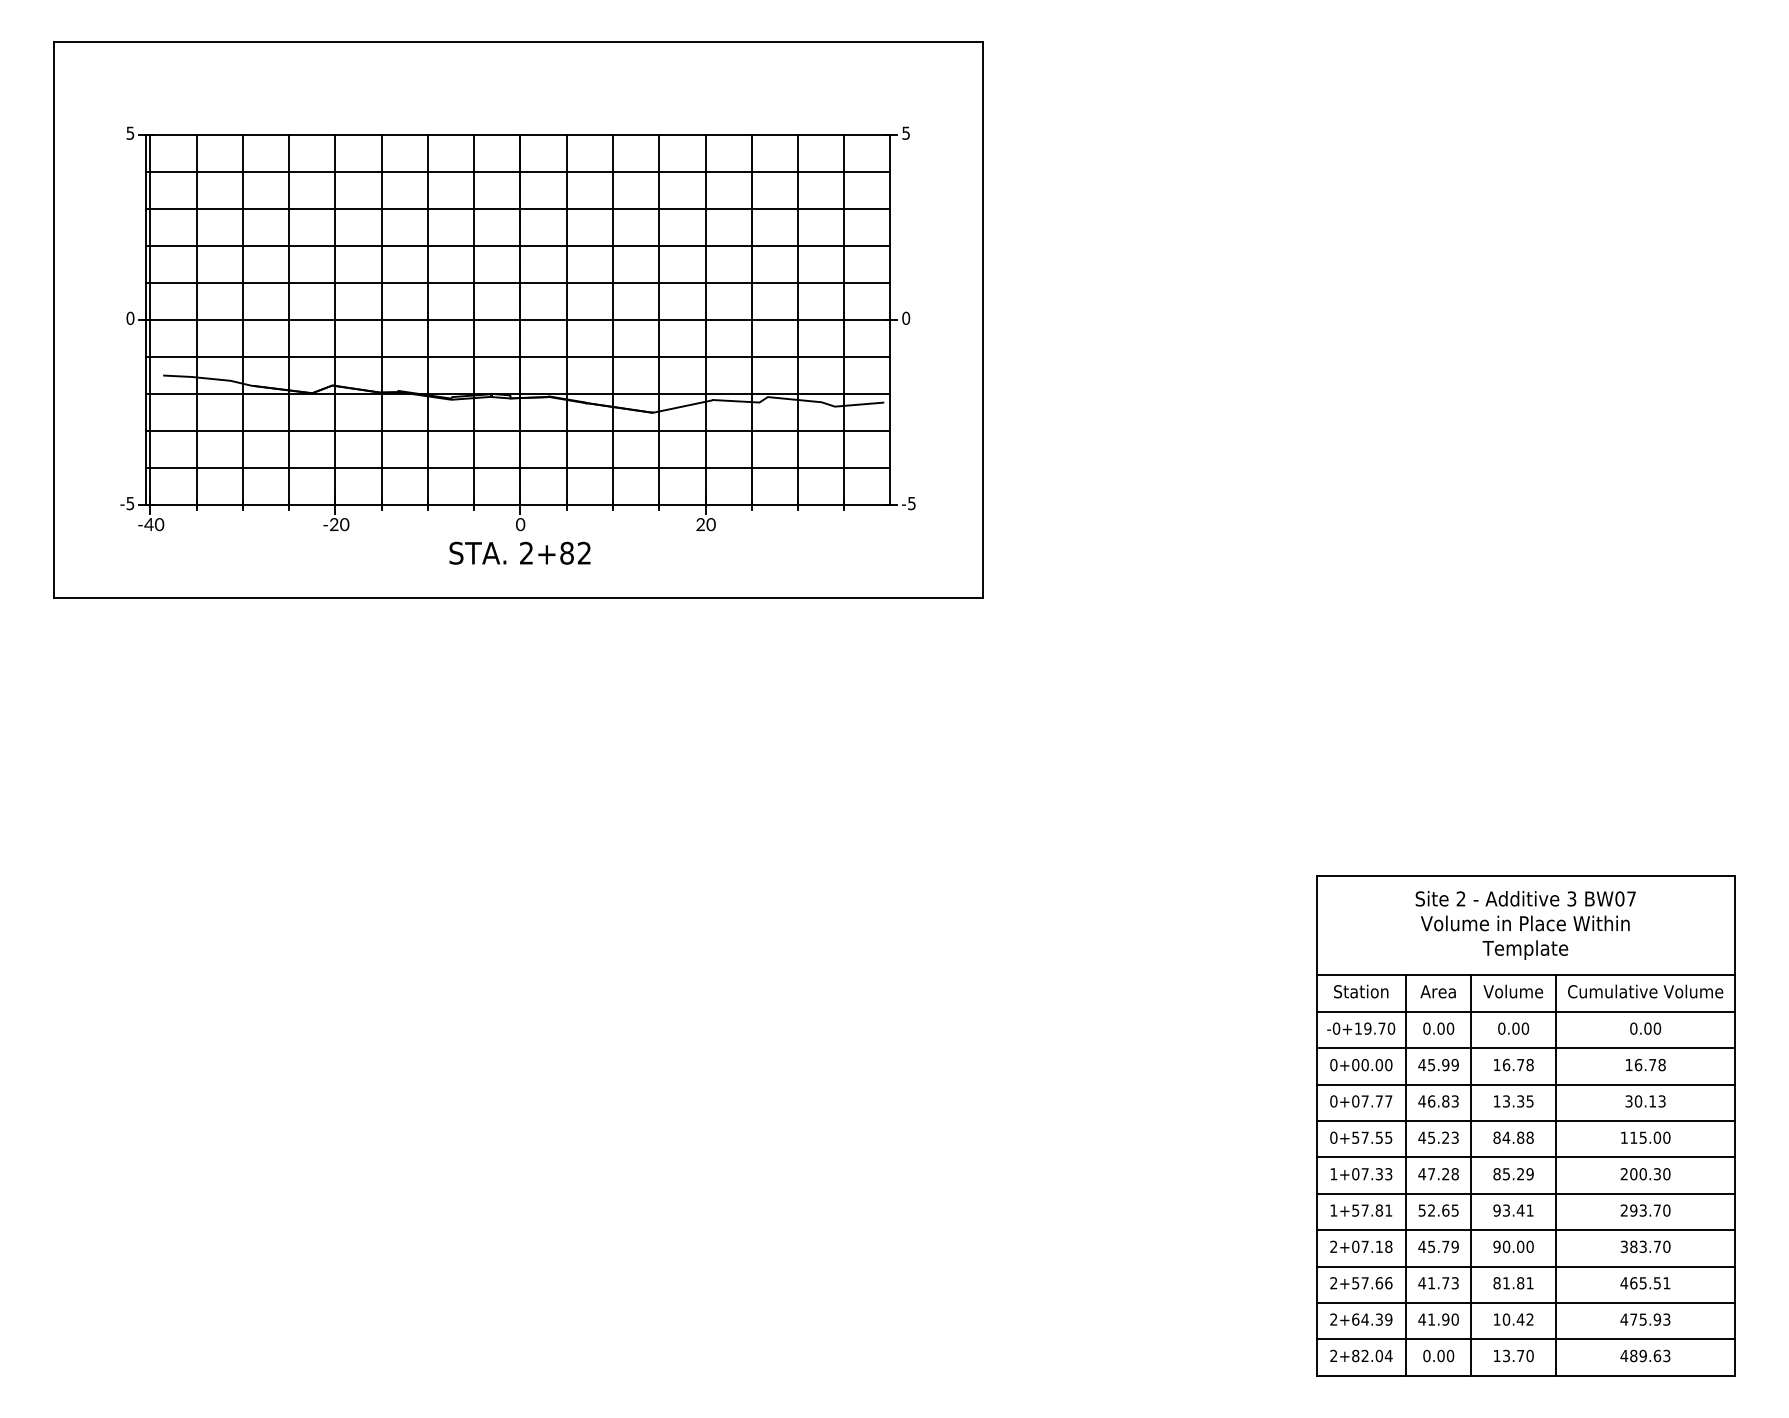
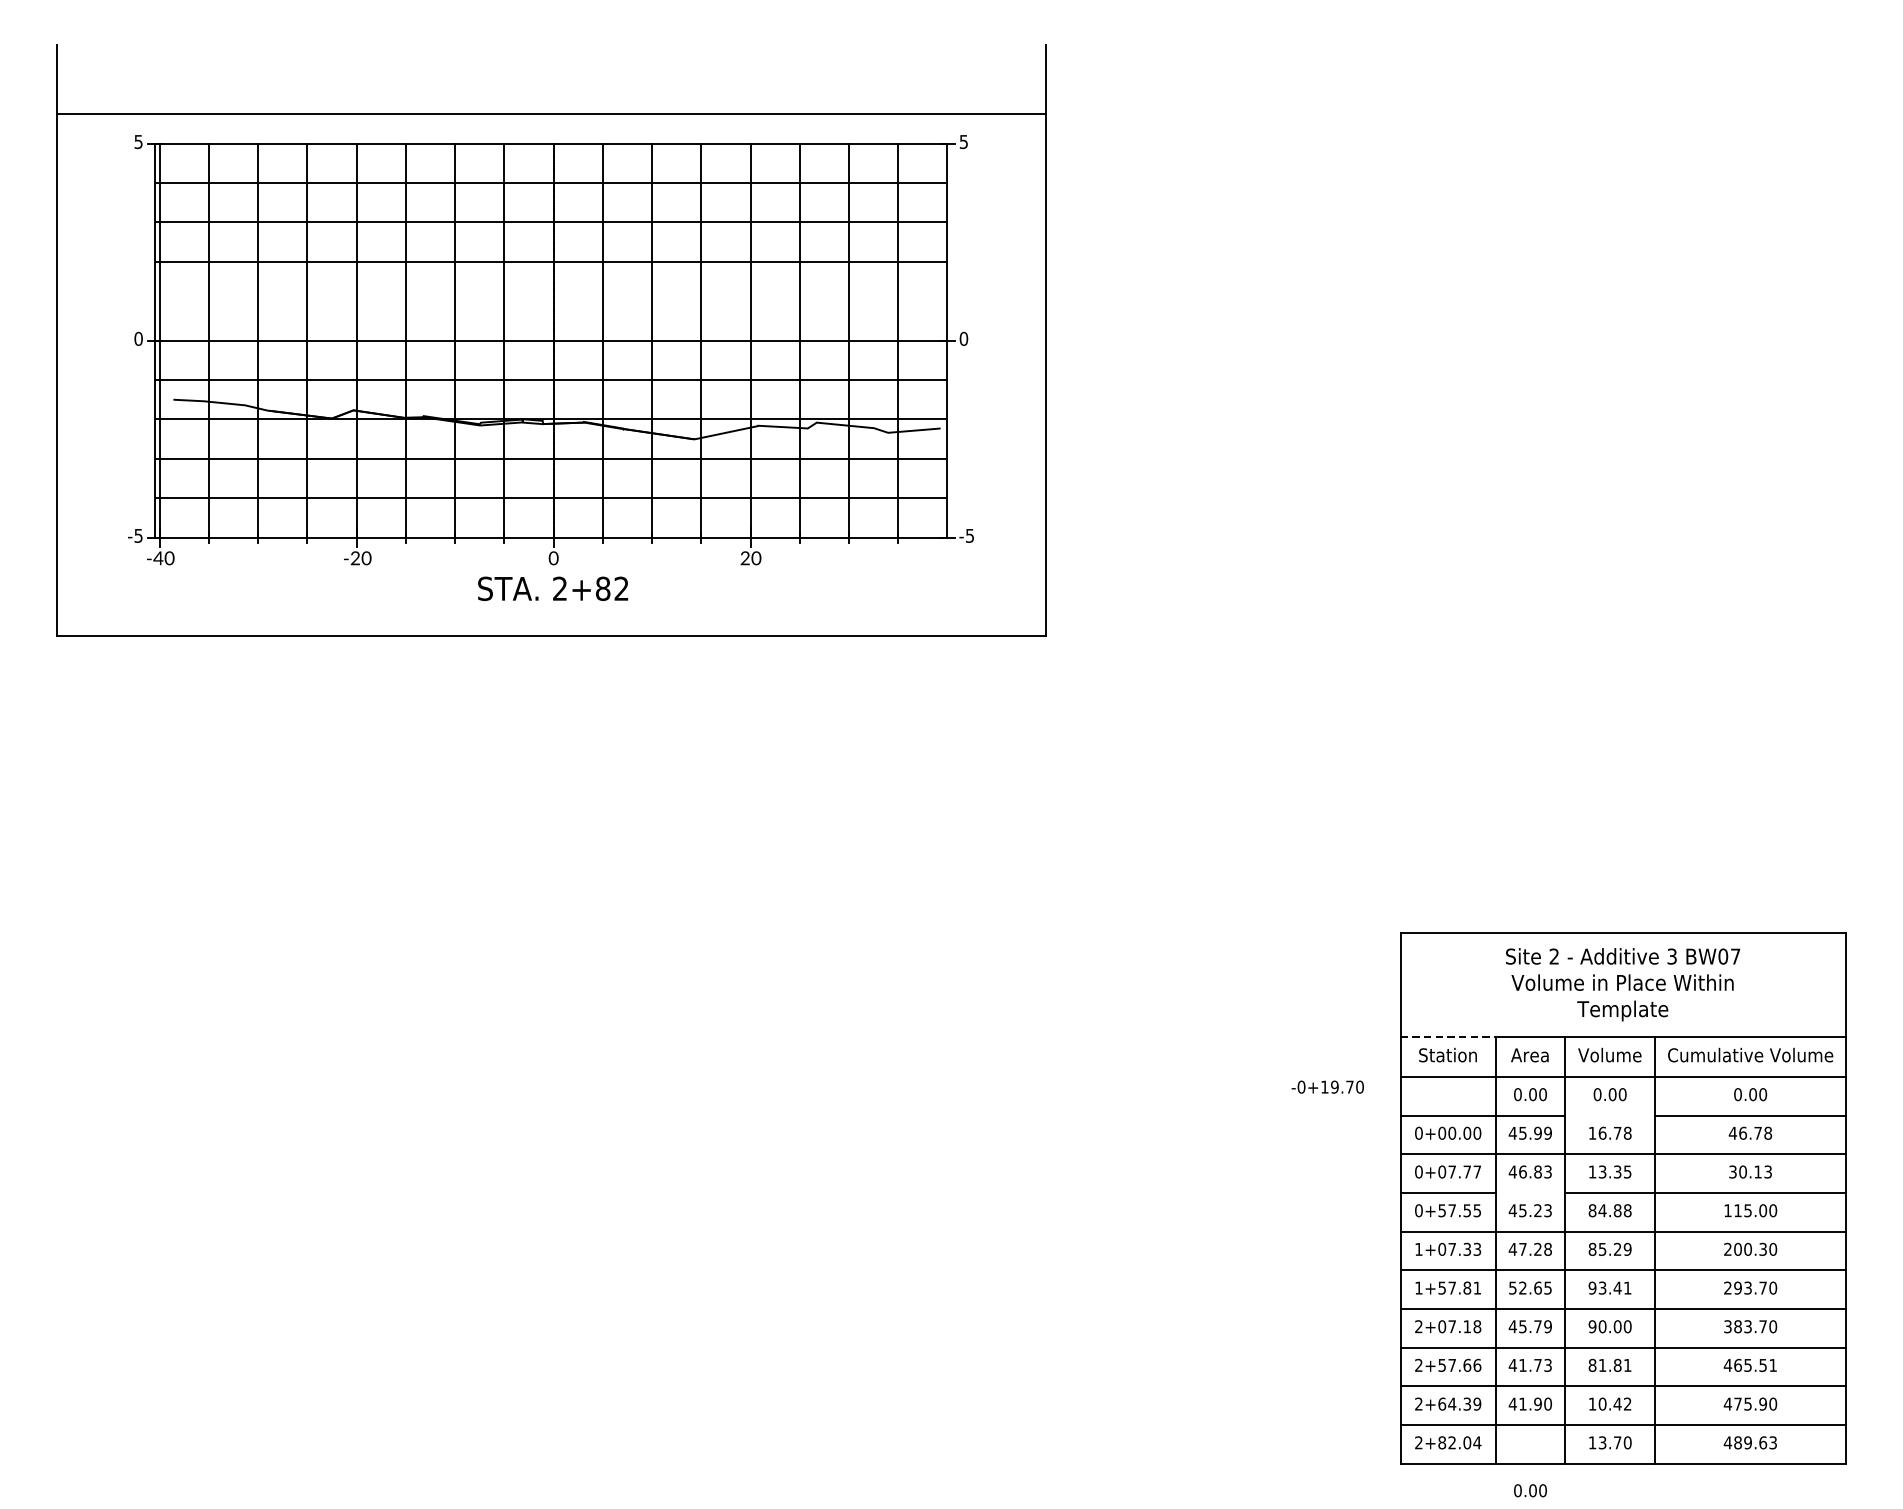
line: (518, 42) -> (551, 114), moved
line: (518, 283) -> (551, 301), removed
line: (1361, 974) -> (1448, 1036), solid -> dashed
text: (1361, 1028) -> (1328, 1086), moved
line: (1513, 1048) -> (1610, 1115), removed
text: (1628, 1065) -> (1732, 1133), 16.78 -> 46.78
line: (1438, 1121) -> (1530, 1193), removed
text: (1666, 1319) -> (1772, 1404), 475.93 -> 475.90
text: (1438, 1355) -> (1530, 1490), moved

